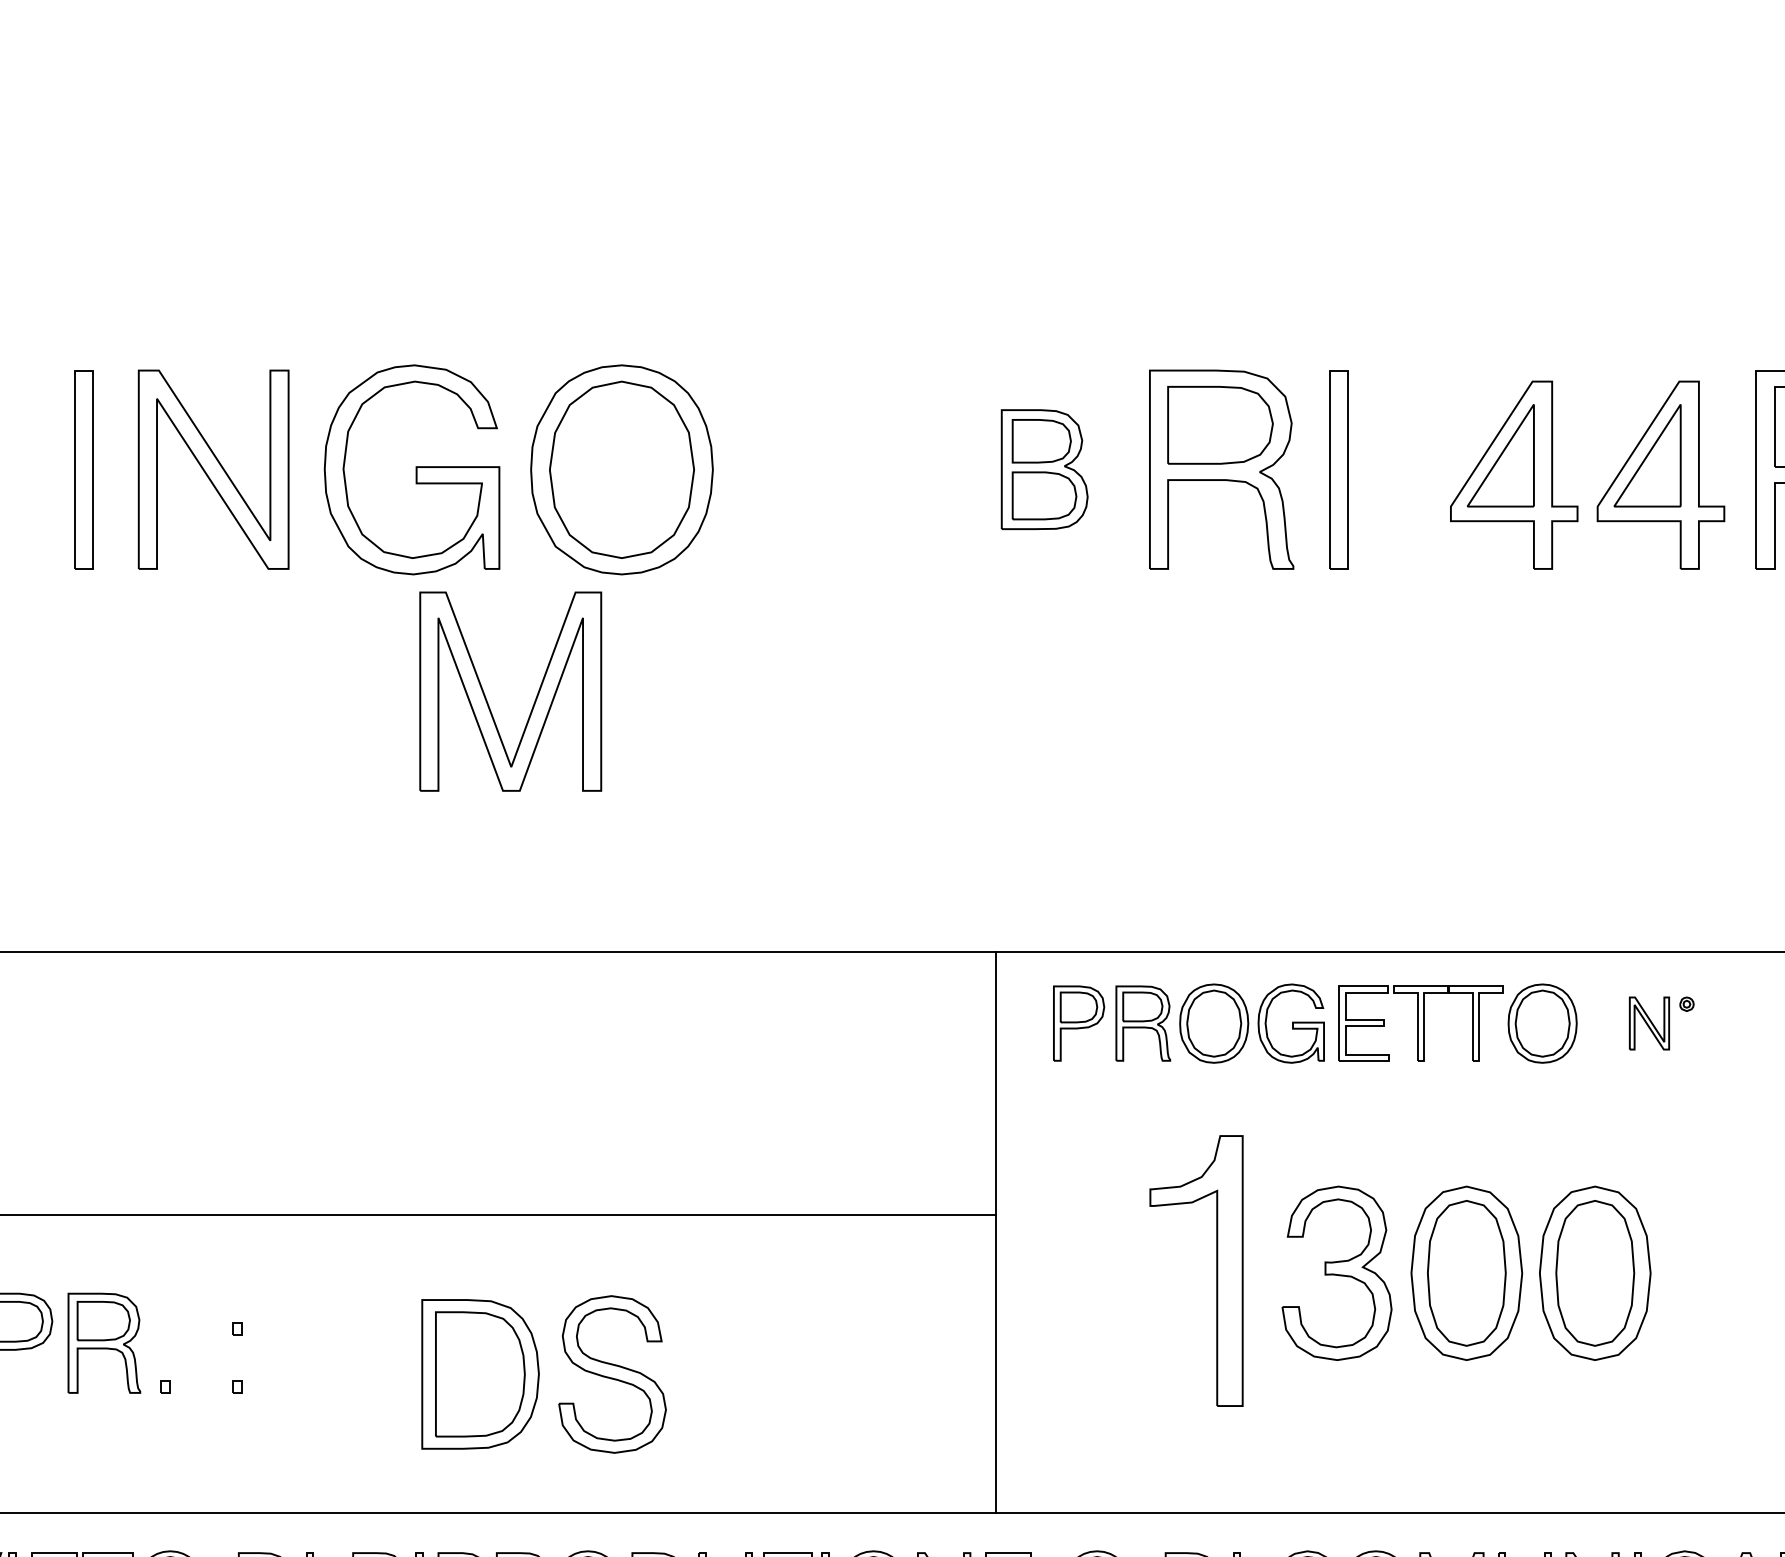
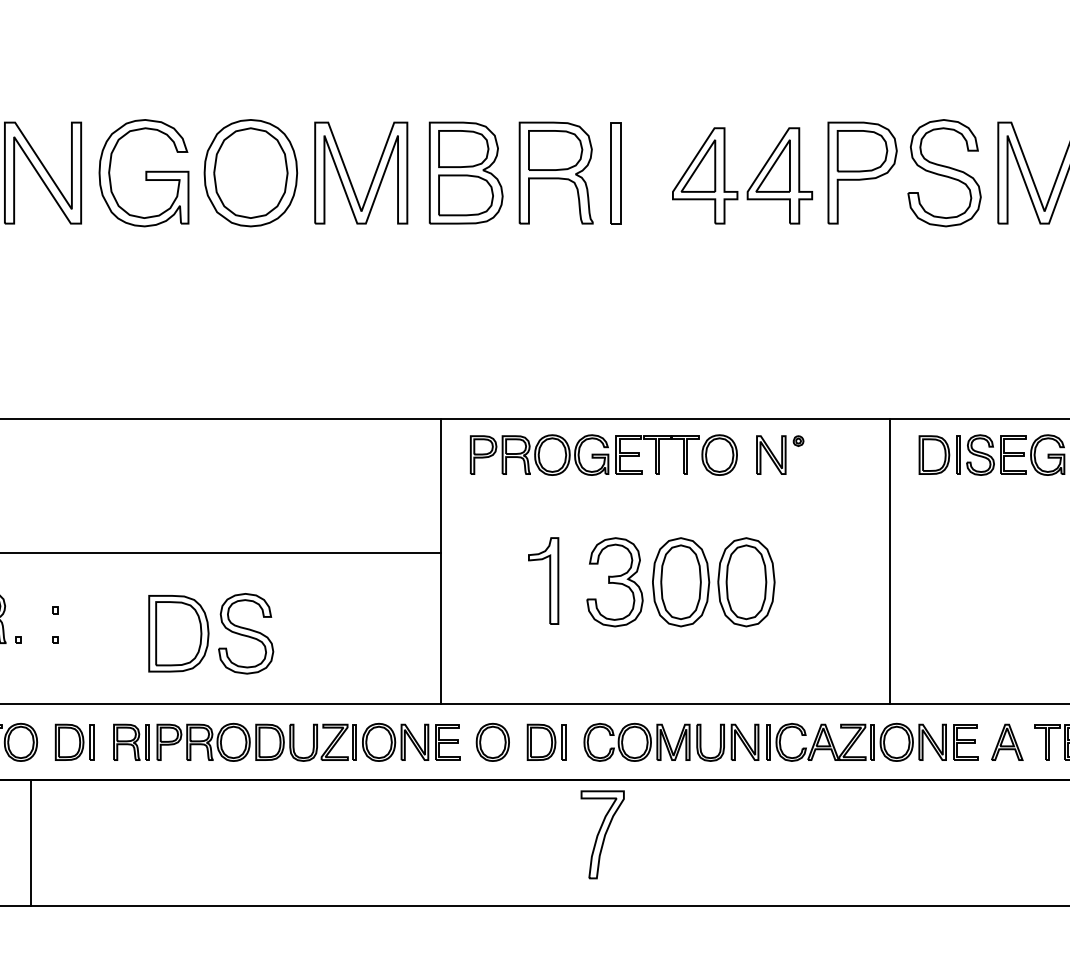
part: (1043, 468) -> (465, 172), size x1.67
part: (534, 696) -> (373, 175), moved
part: (1662, 1022) -> (780, 454), size x1.43
part: (1196, 1269) -> (543, 580), size x0.62

